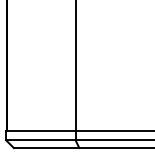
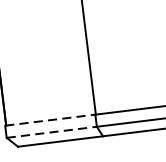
line: (40, 130) -> (49, 119), solid -> dashed
line: (40, 140) -> (51, 132), solid -> dashed

